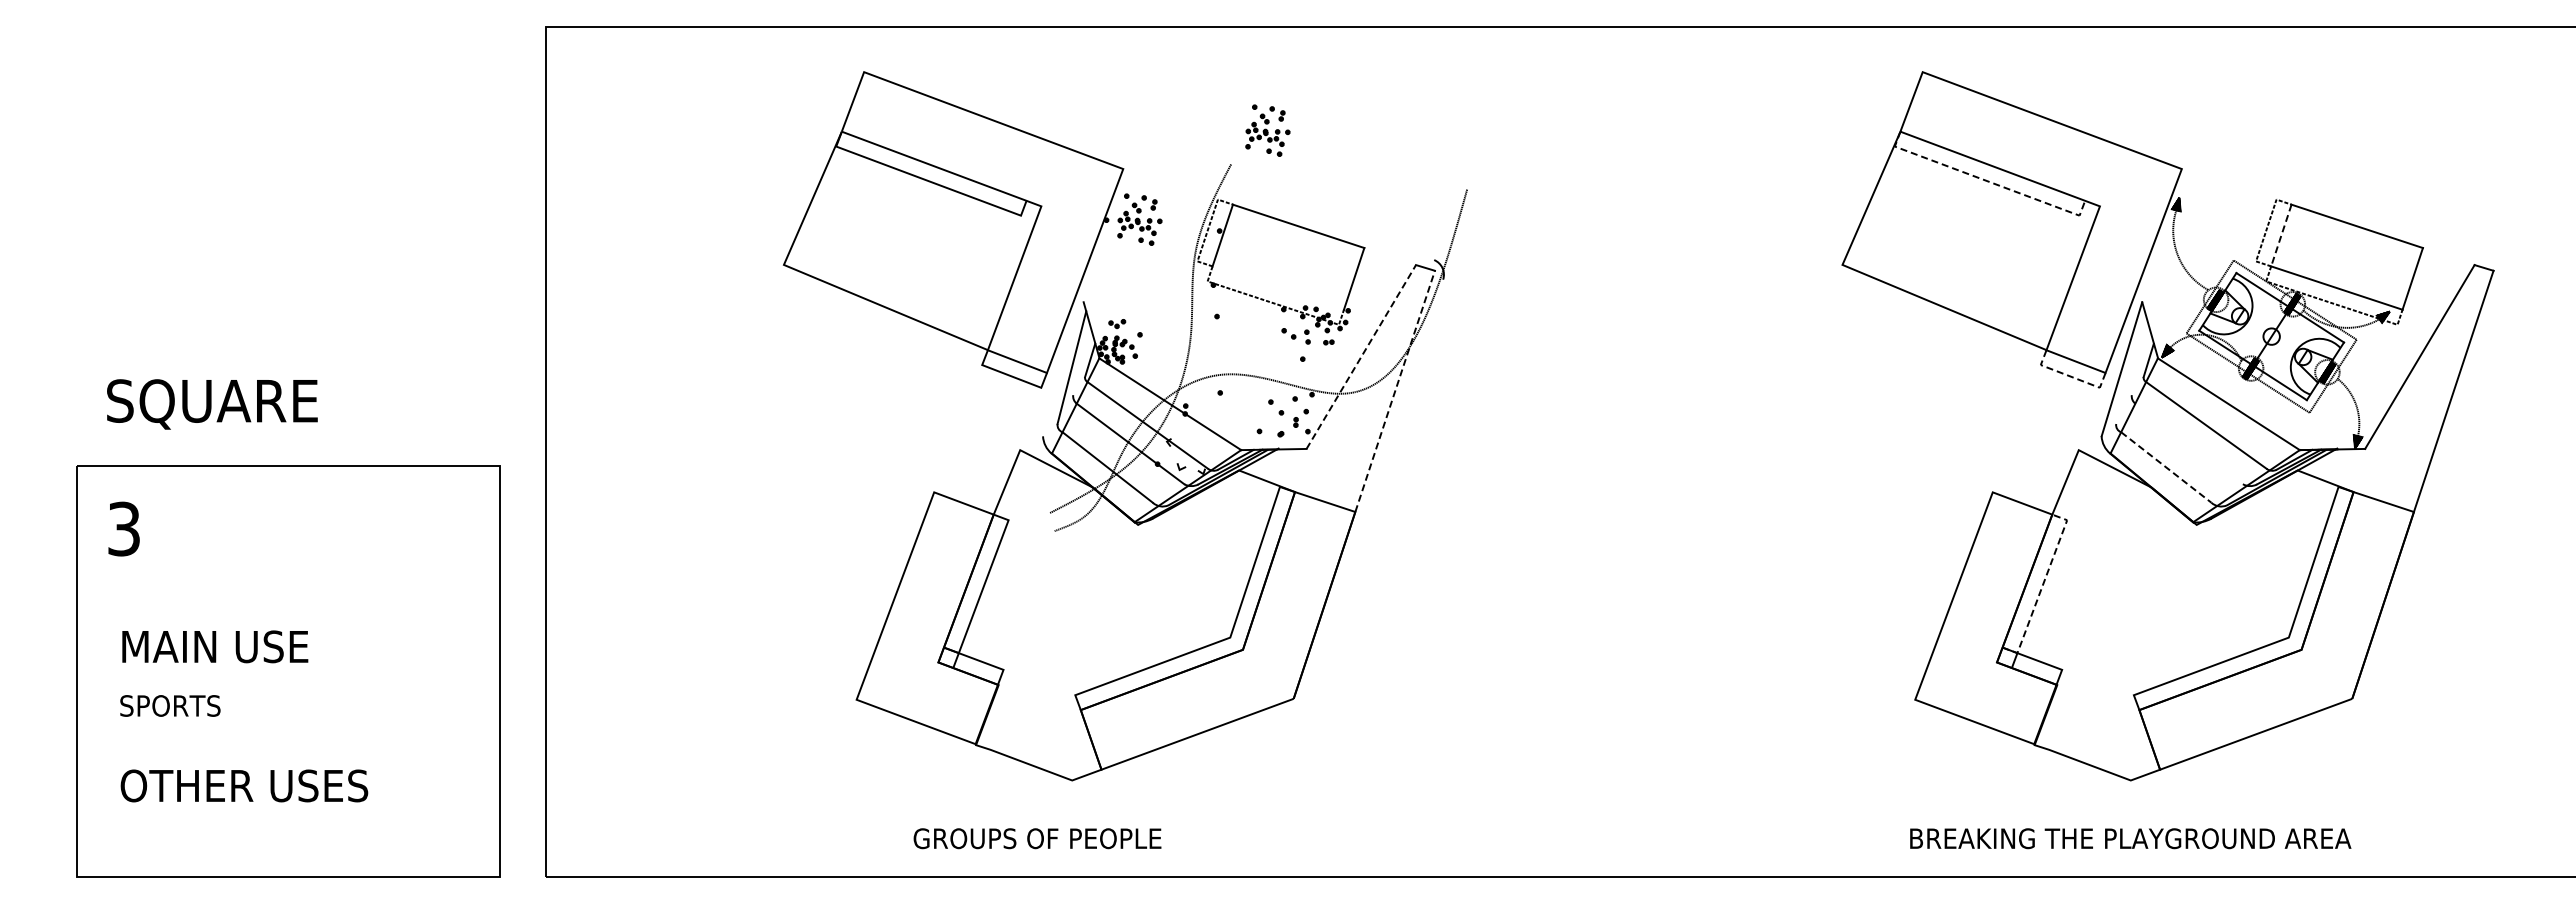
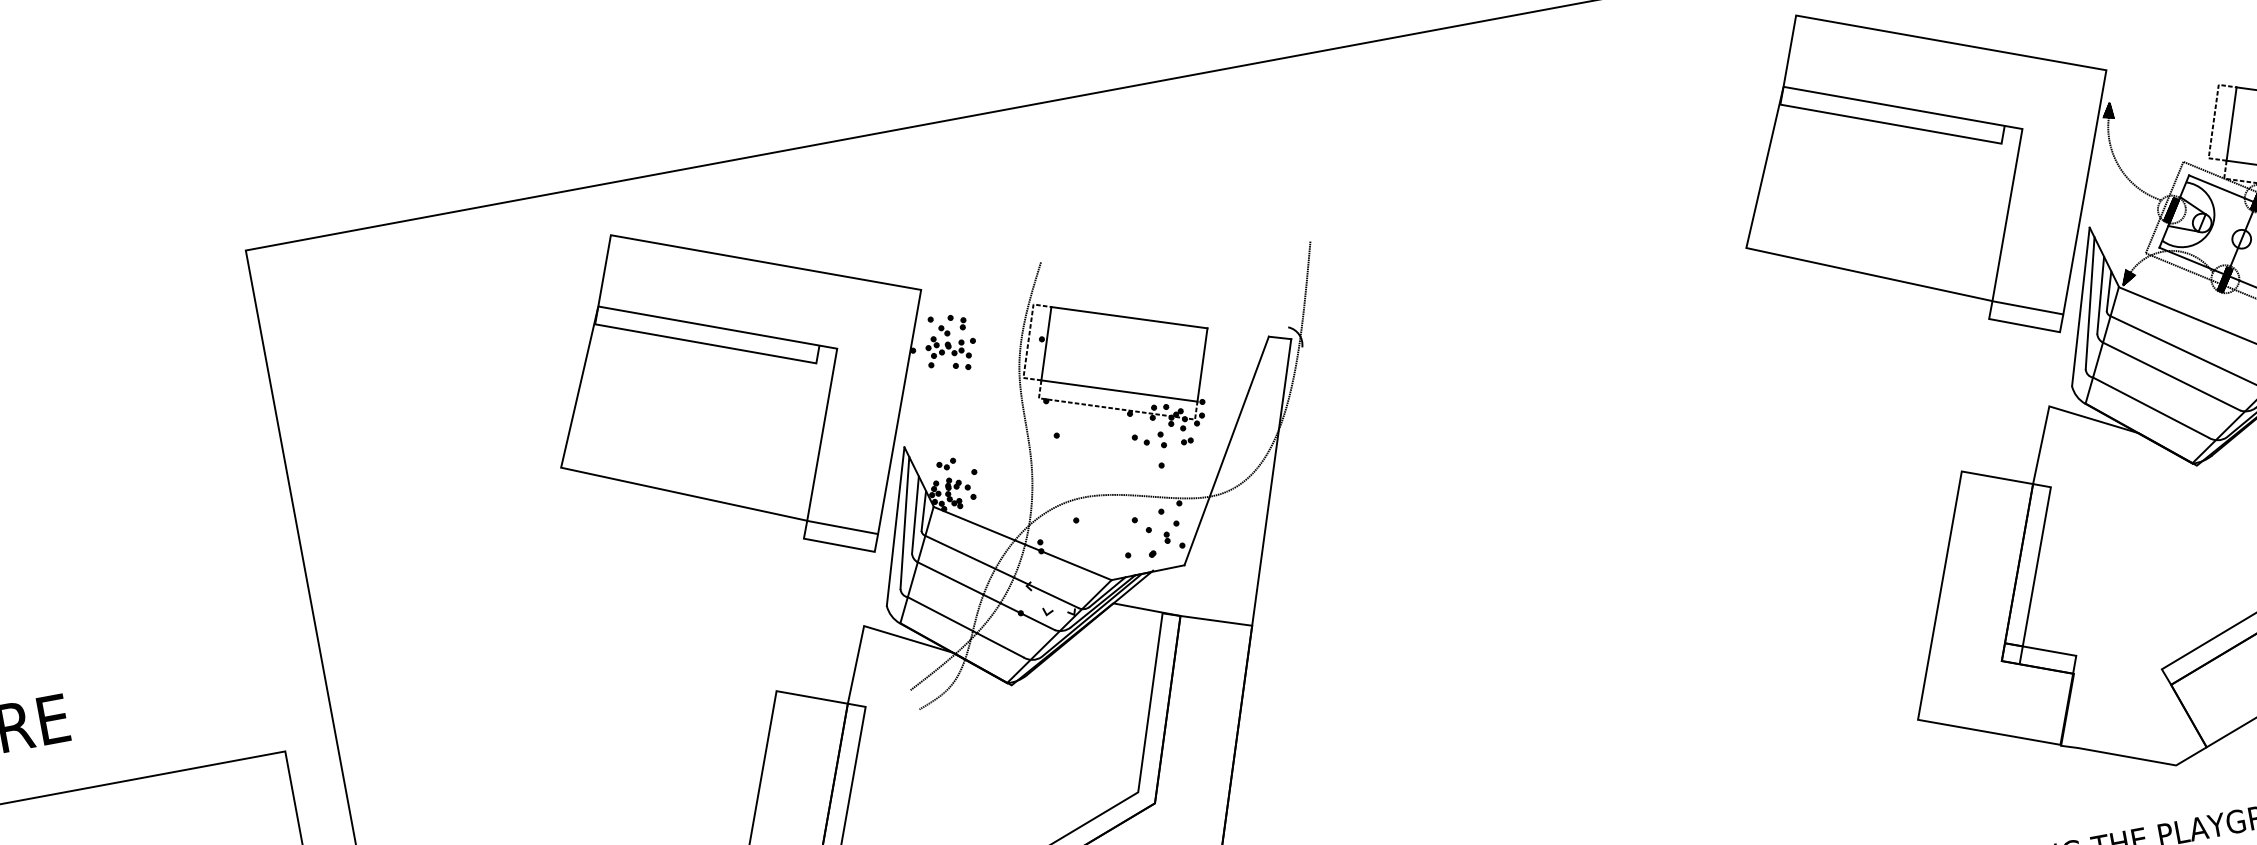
part: (1267, 130) -> (1074, 216), removed
line: (1987, 181) -> (1891, 124), dashed -> solid
line: (2281, 236) -> (2231, 125), dashed -> solid
line: (1277, 287) -> (1118, 390), added
line: (1361, 357) -> (1227, 451), dashed -> solid
line: (1082, 362) -> (915, 514), added
line: (2140, 362) -> (2100, 295), added
line: (2130, 367) -> (2090, 303), added
line: (1063, 369) -> (895, 526), added
line: (2070, 376) -> (2024, 325), dashed -> solid
line: (1395, 391) -> (1272, 482), dashed -> solid
line: (2188, 443) -> (2170, 376), added
line: (2166, 467) -> (2151, 407), dashed -> solid
line: (2042, 586) -> (2036, 566), dashed -> solid

